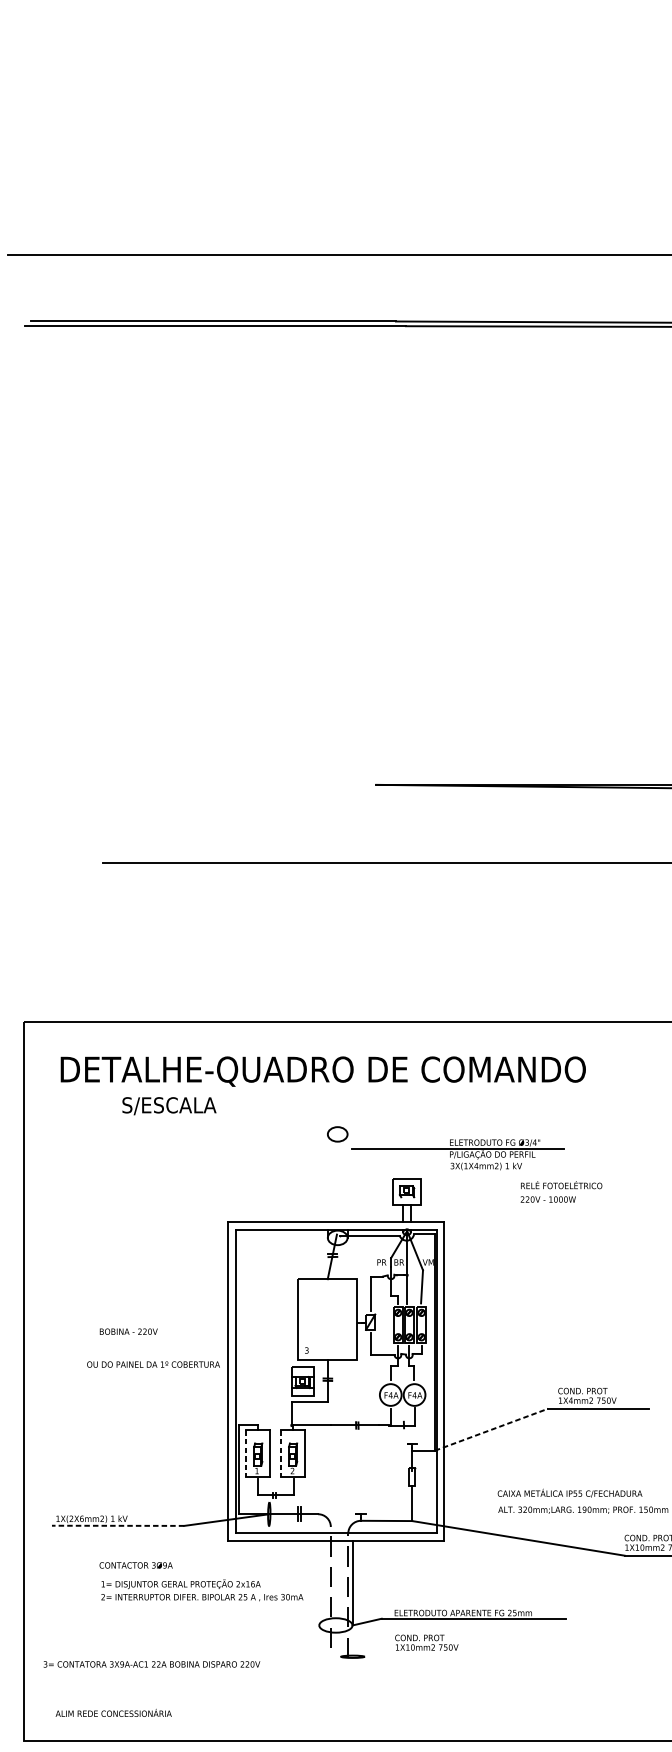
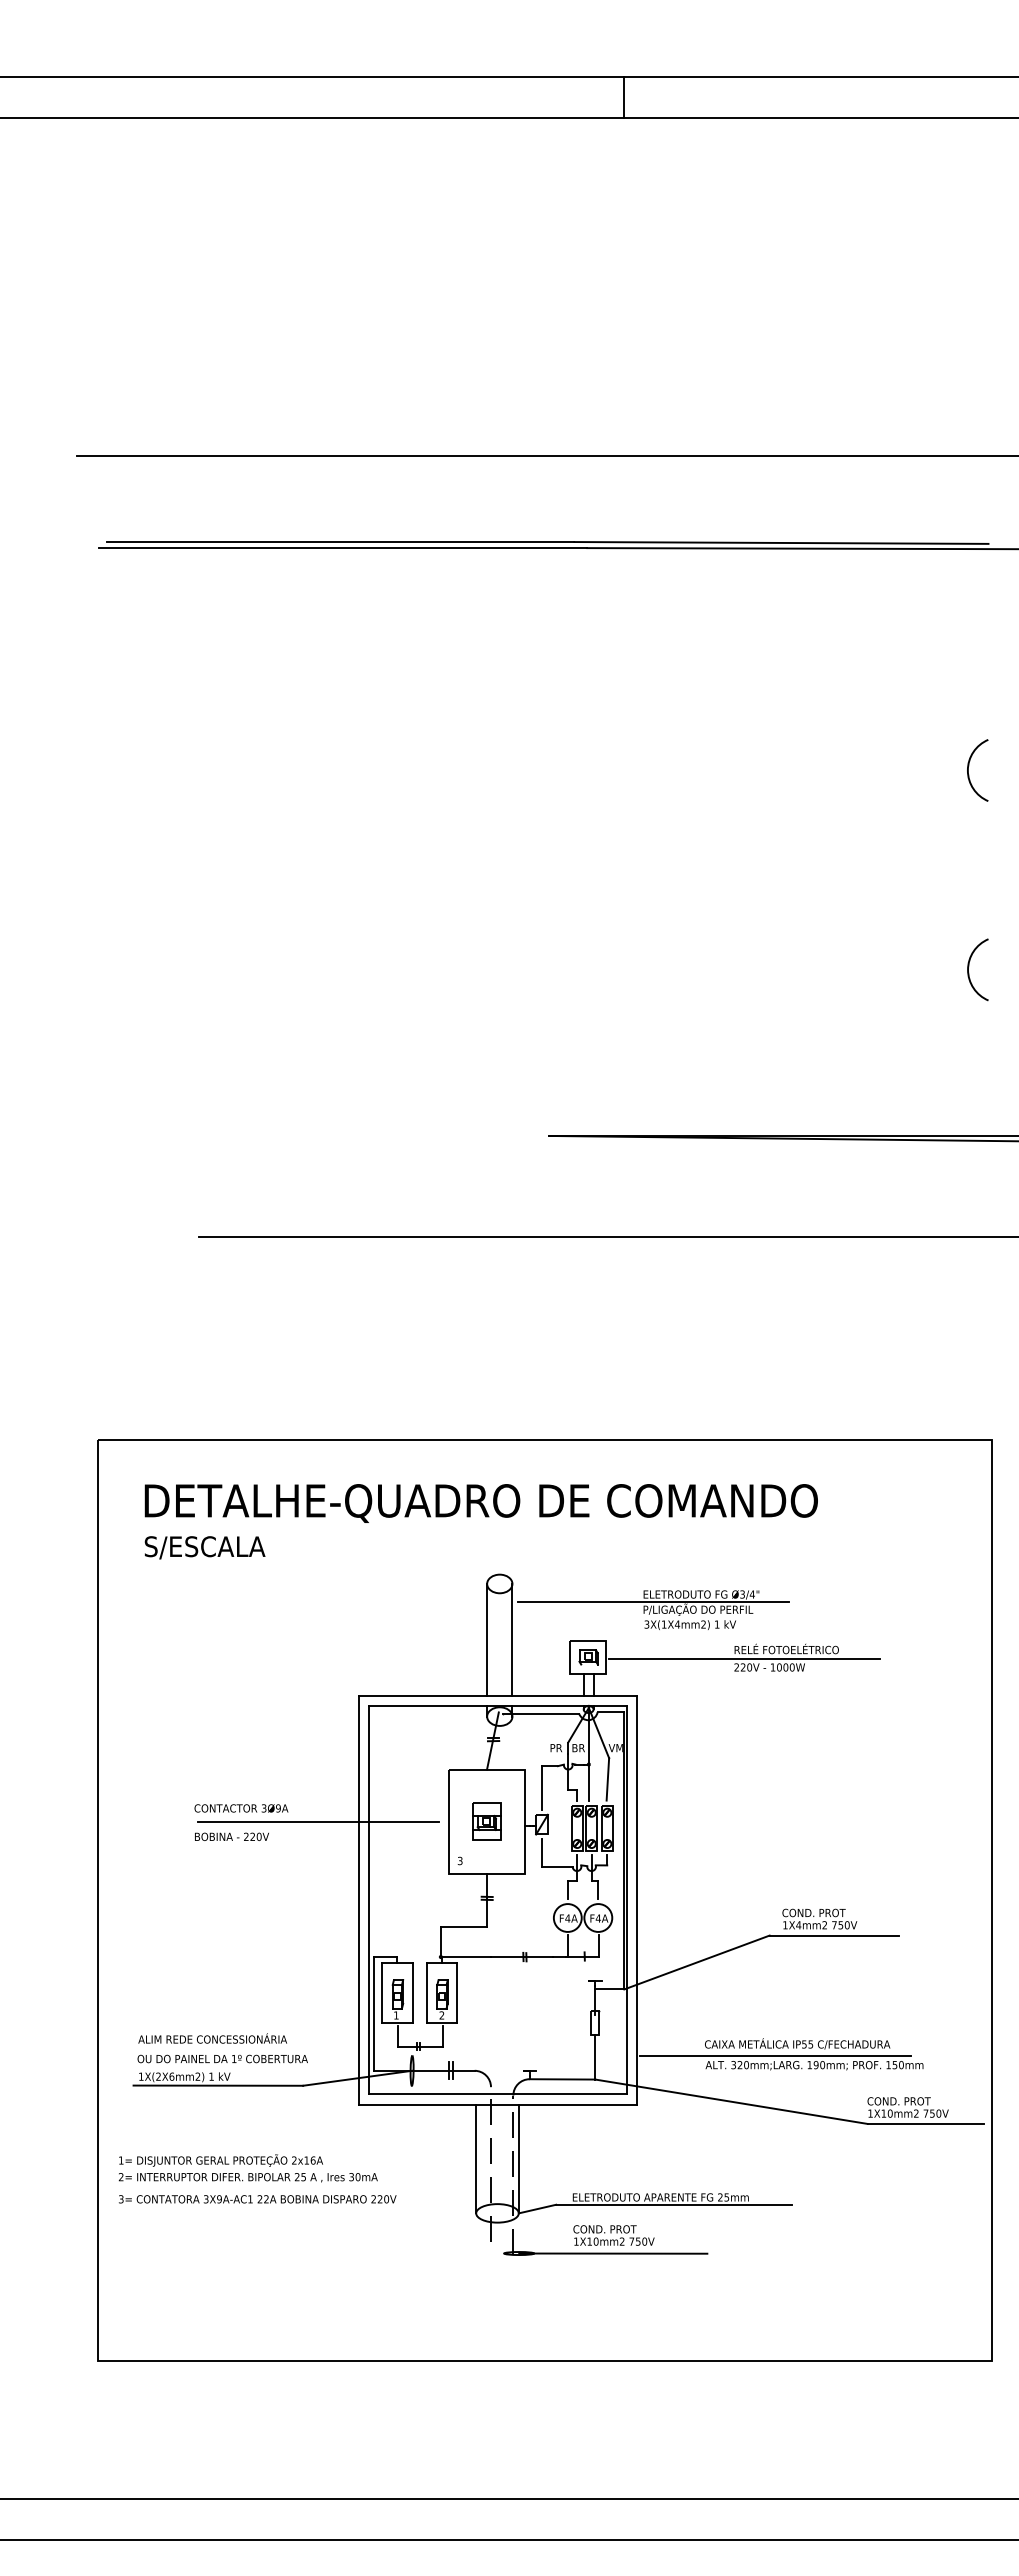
text: (168, 1105) -> (204, 1547), moved
line: (328, 1177) -> (487, 1639), added
line: (347, 1177) -> (512, 1639), added
line: (528, 1192) -> (744, 1658), added
line: (196, 1320) -> (318, 1822), added
text: (153, 1364) -> (222, 2058), moved
part: (302, 1381) -> (486, 1821), moved
line: (491, 1429) -> (697, 1962), dashed -> solid
line: (245, 1453) -> (381, 1993), dashed -> solid
line: (280, 1453) -> (426, 1993), dashed -> solid
line: (552, 1502) -> (775, 2055), added
line: (118, 1525) -> (218, 2085), dashed -> solid
text: (136, 1565) -> (241, 1808), moved
line: (319, 1582) -> (476, 2158), added
text: (201, 1590) -> (247, 2168), moved
line: (426, 1656) -> (613, 2253), added
text: (151, 1664) -> (257, 2199), moved
text: (113, 1712) -> (212, 2038), moved

